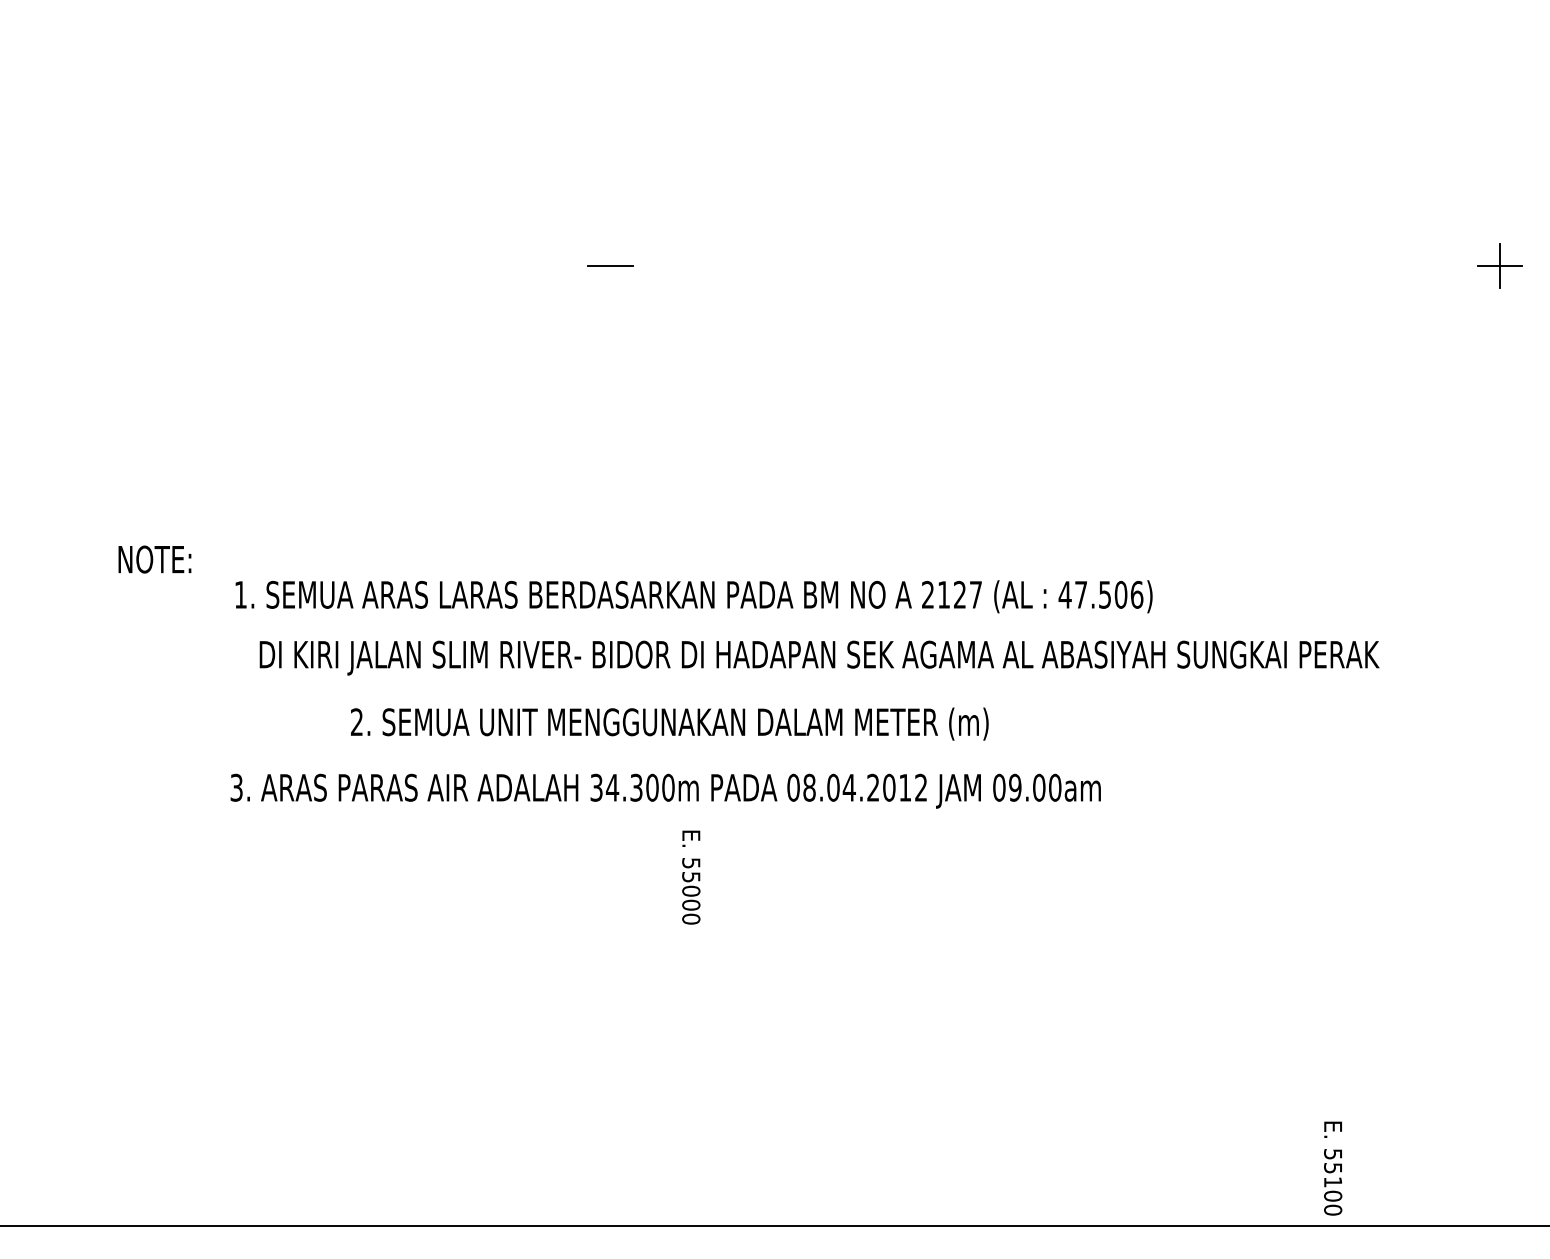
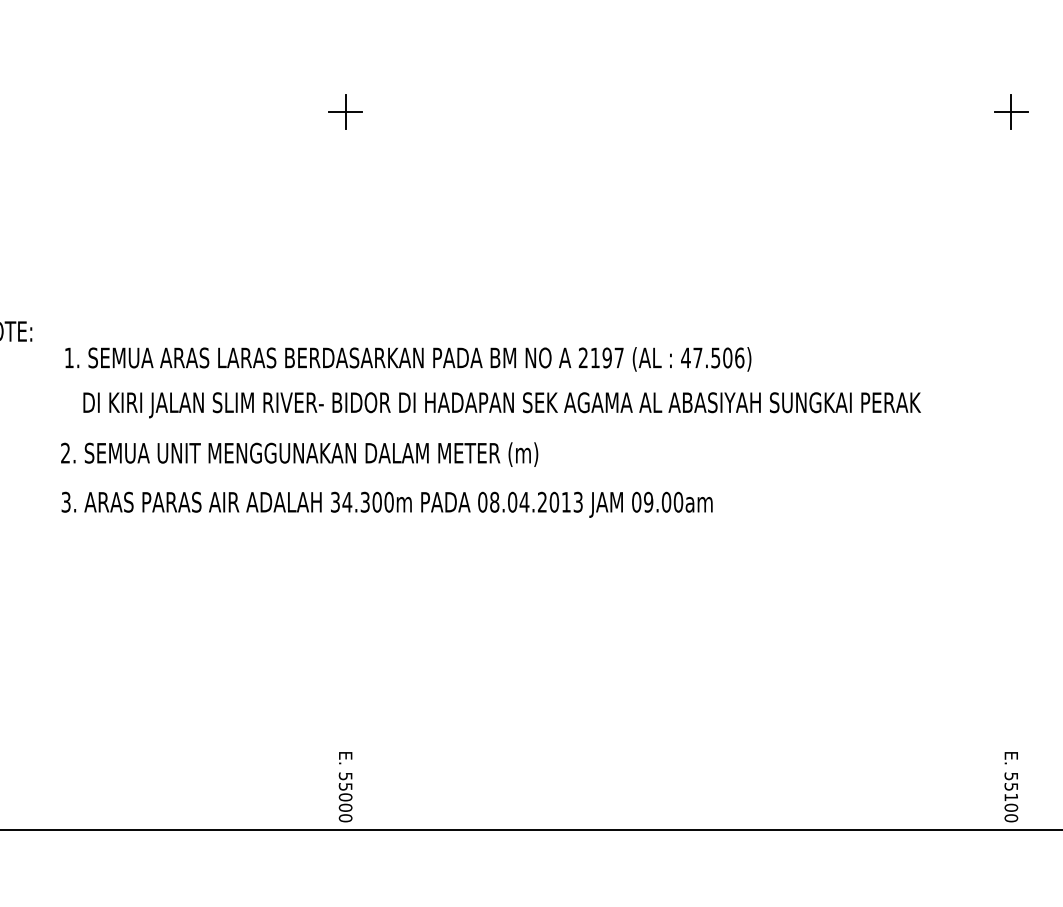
line: (610, 265) -> (345, 111), added
text: (959, 594) -> (606, 357), 2127 -> 2197
text: (669, 723) -> (299, 454), moved
text: (921, 787) -> (578, 502), 08.04.2012 -> 08.04.2013
text: (691, 877) -> (345, 787), moved
text: (1333, 1168) -> (1011, 787), moved

